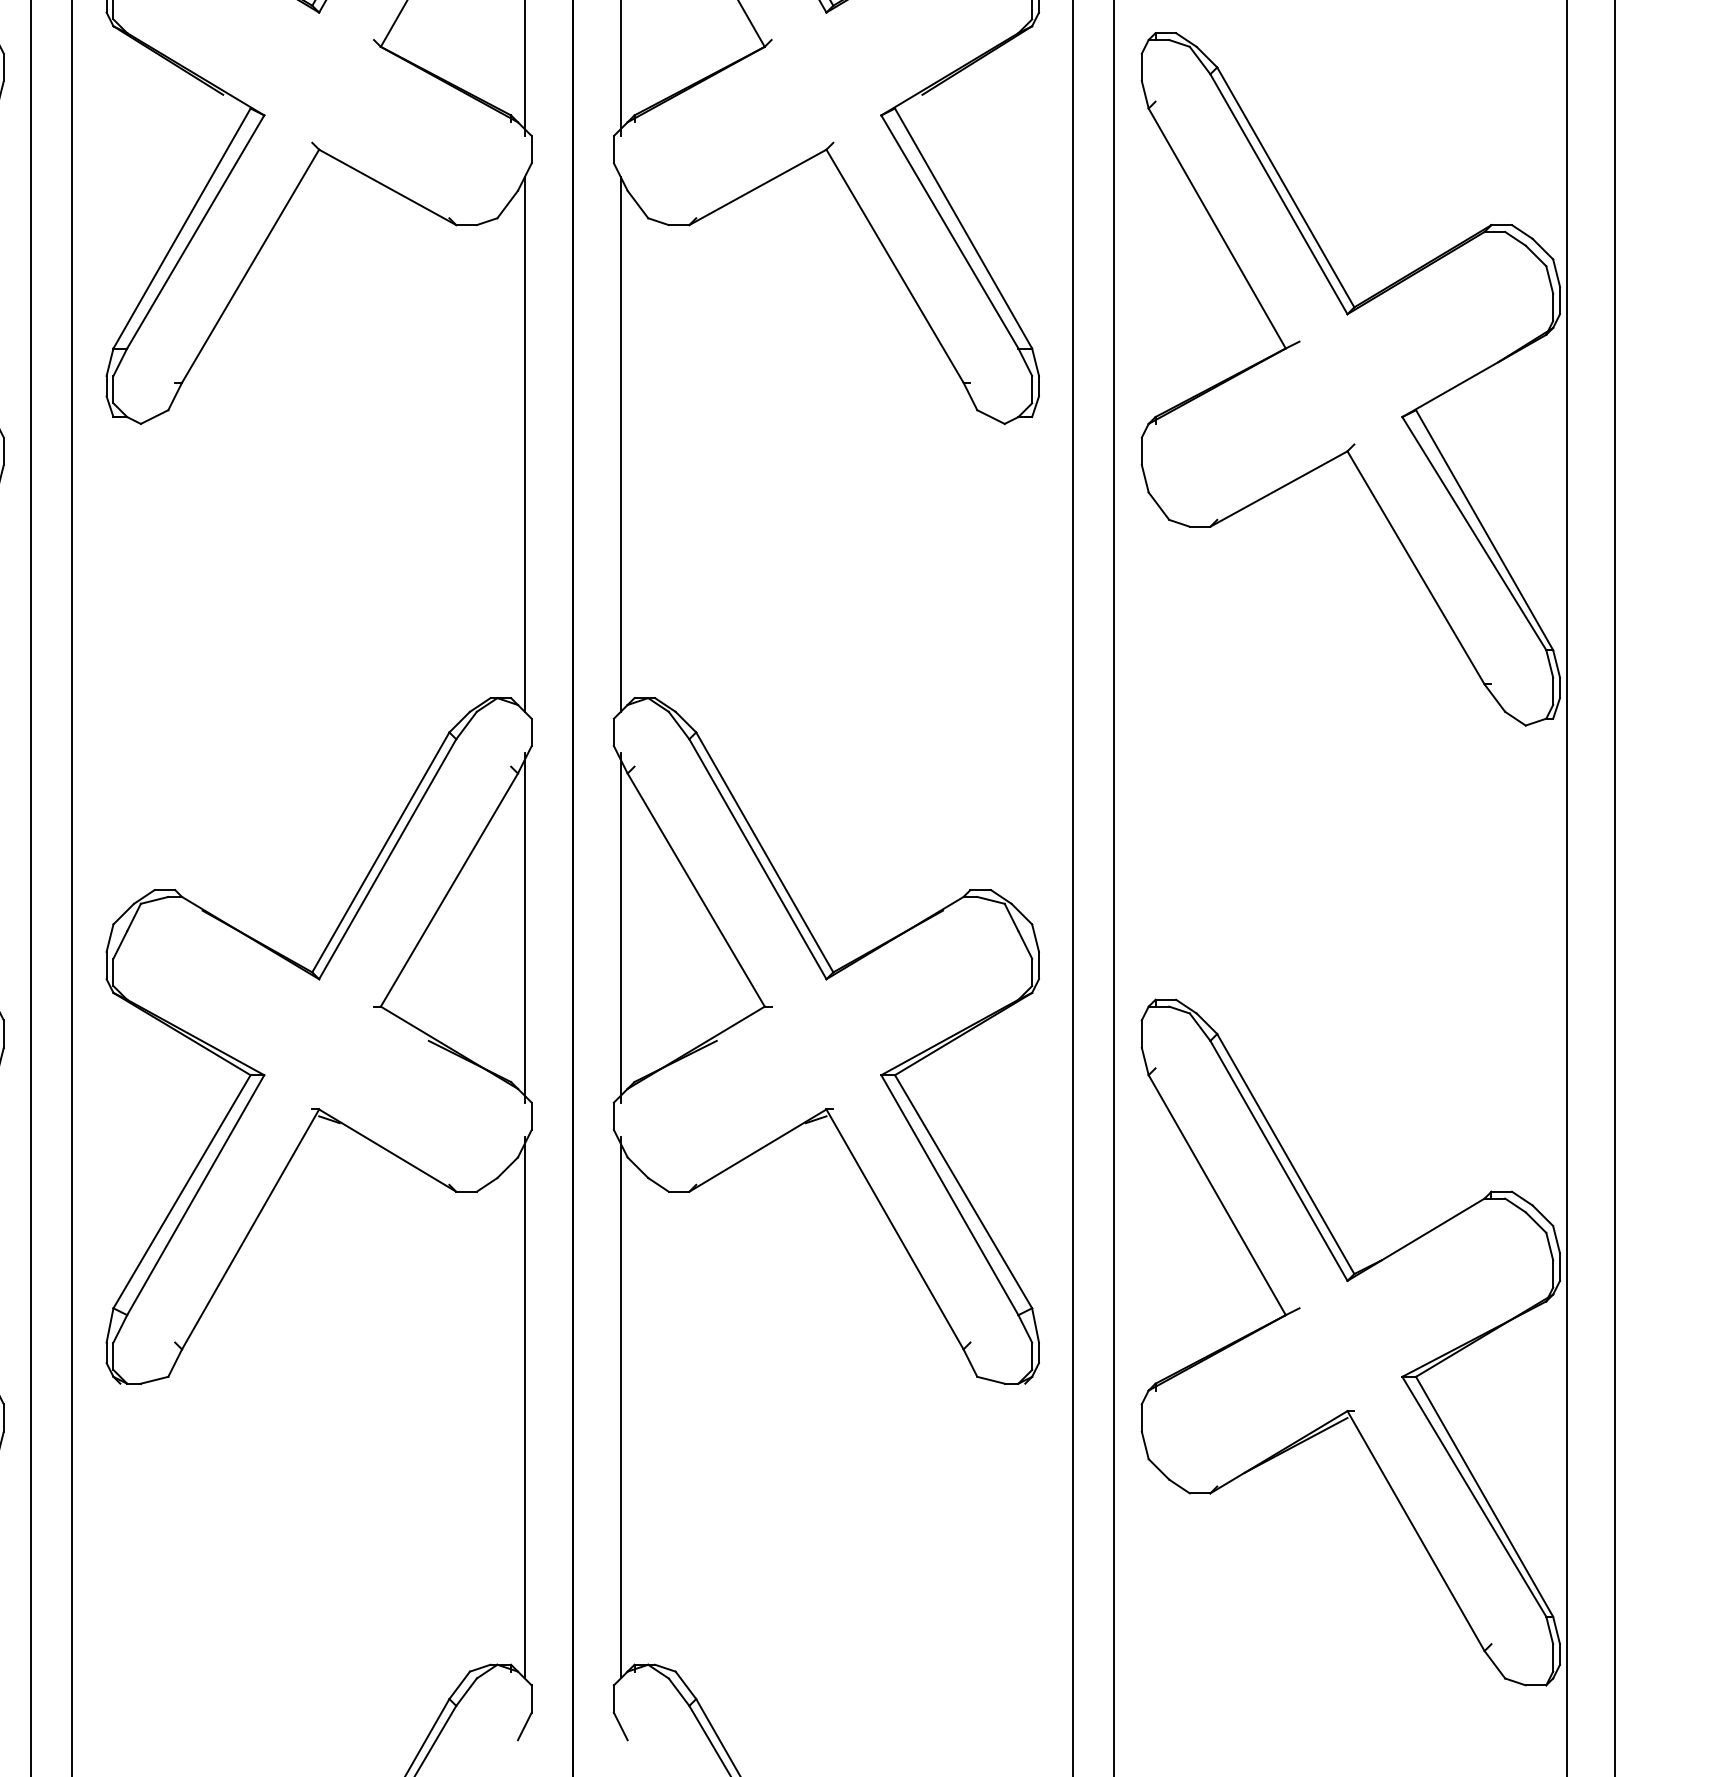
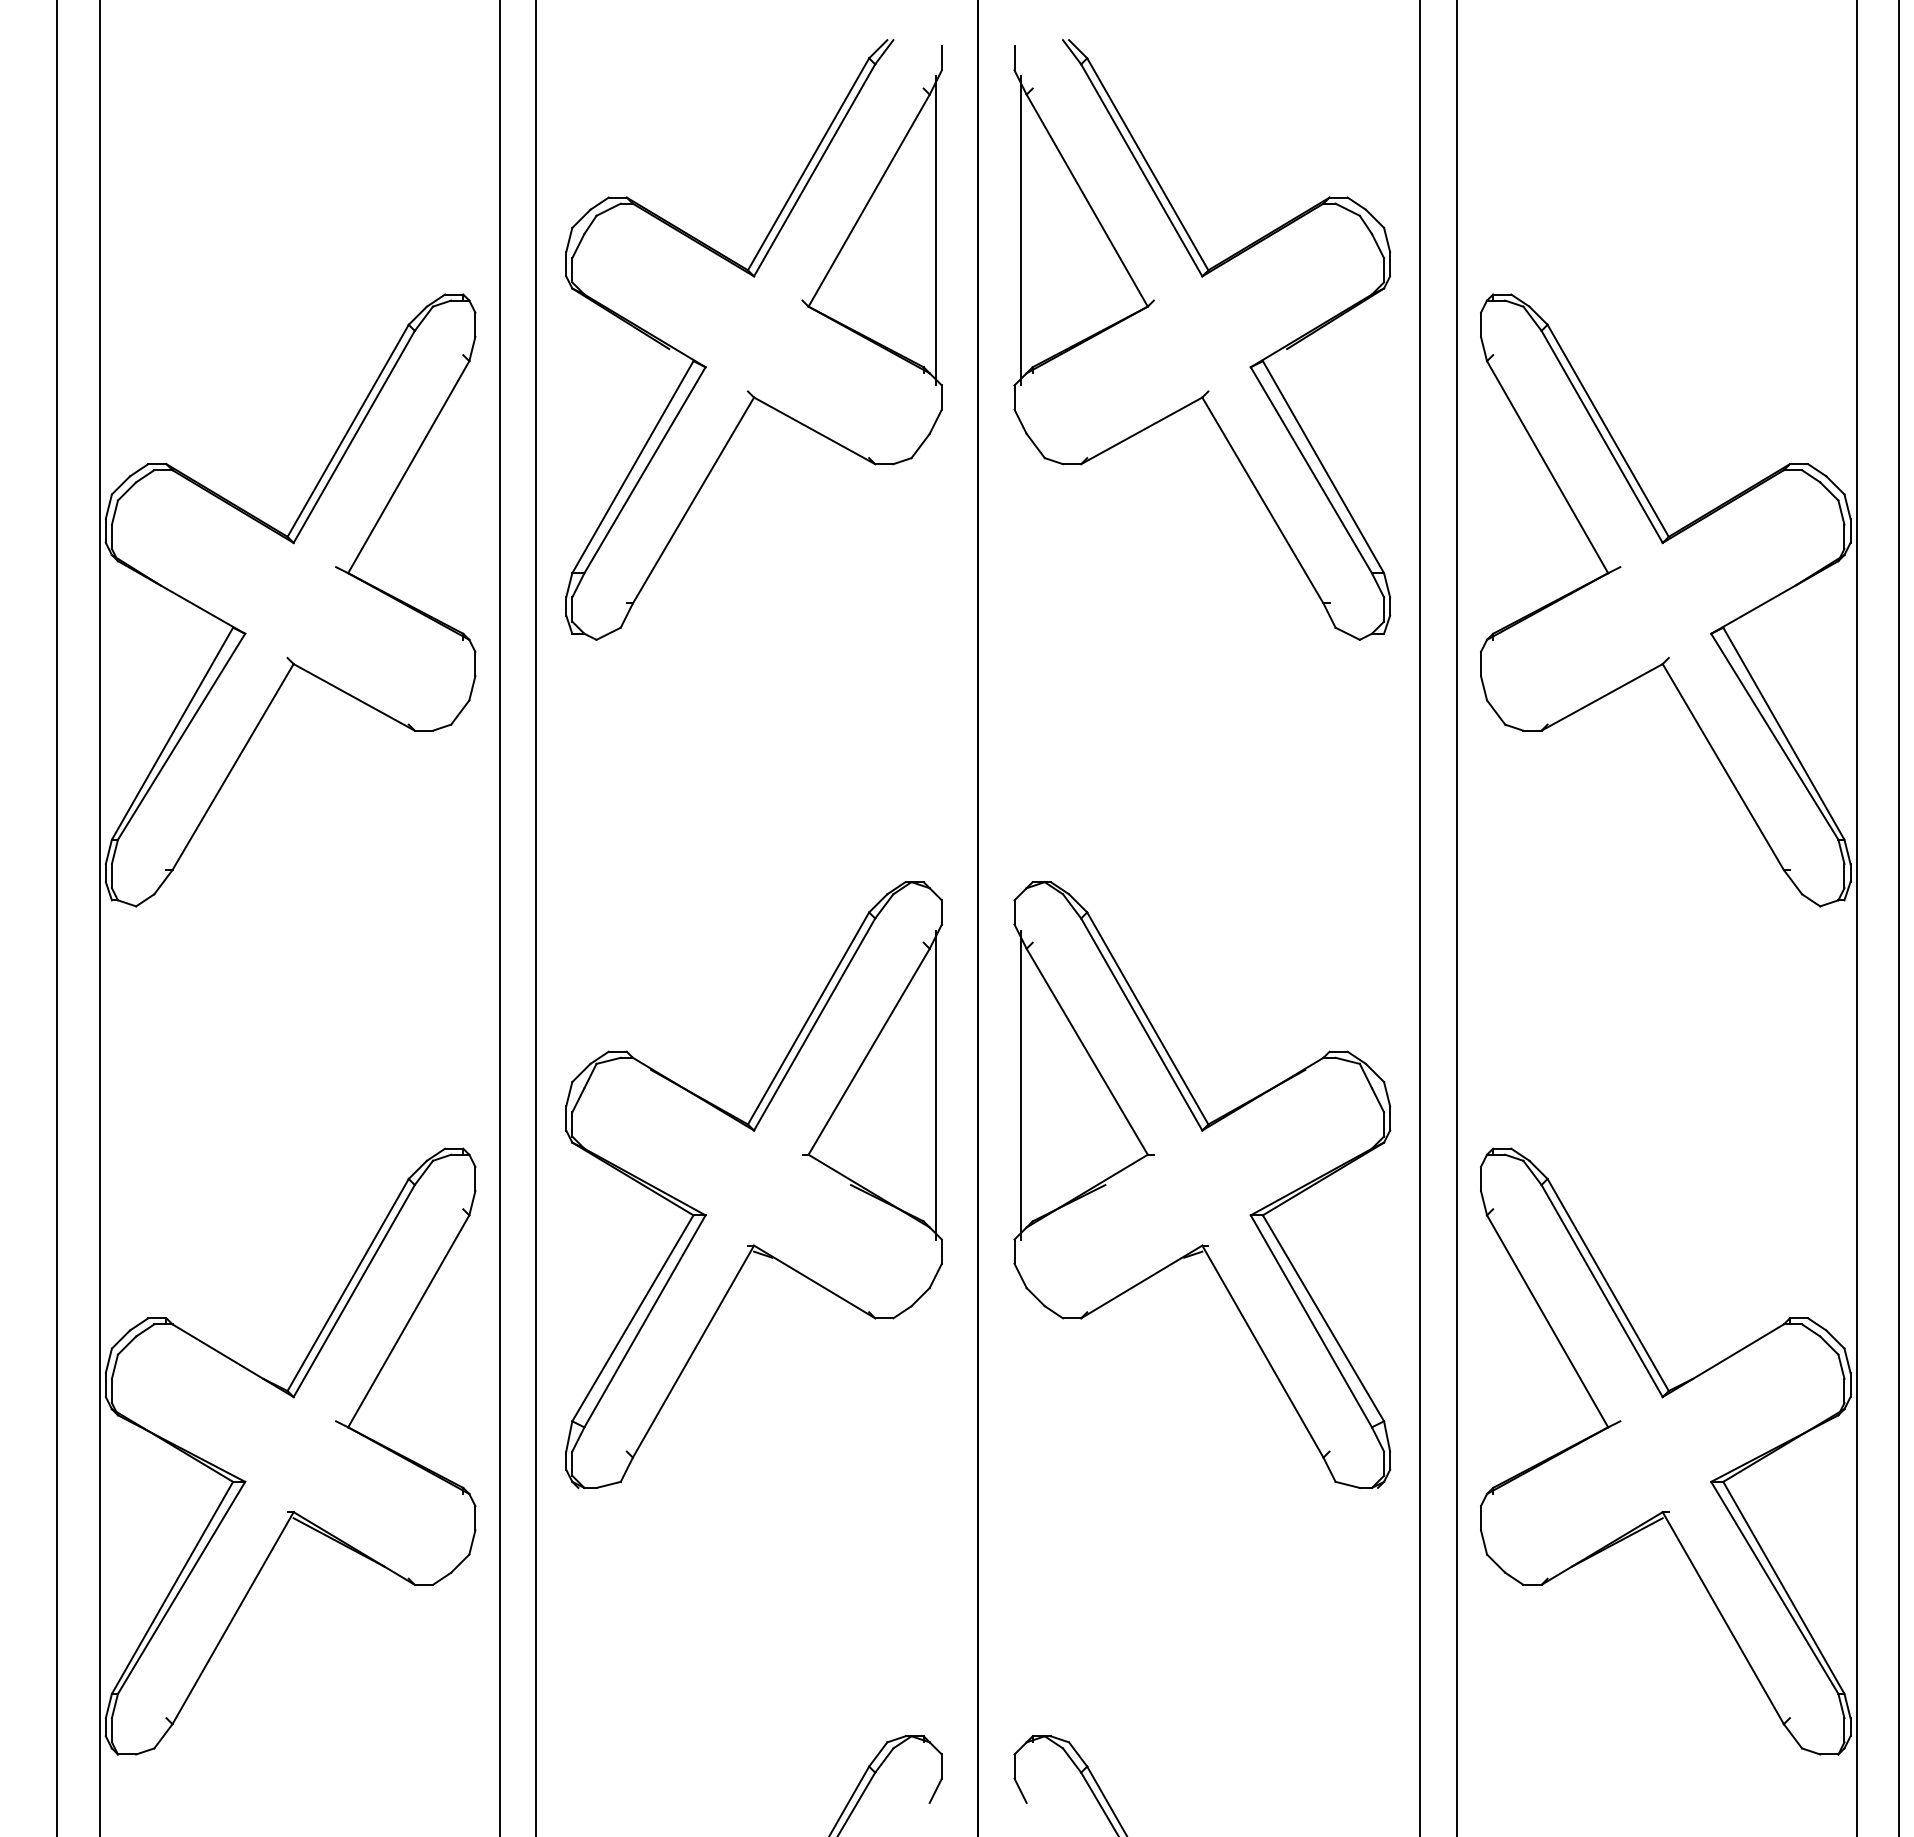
line: (524, 443) -> (935, 657), removed
line: (620, 443) -> (1020, 657), removed
line: (524, 1406) -> (935, 1508), removed
line: (620, 1406) -> (1020, 1508), removed

